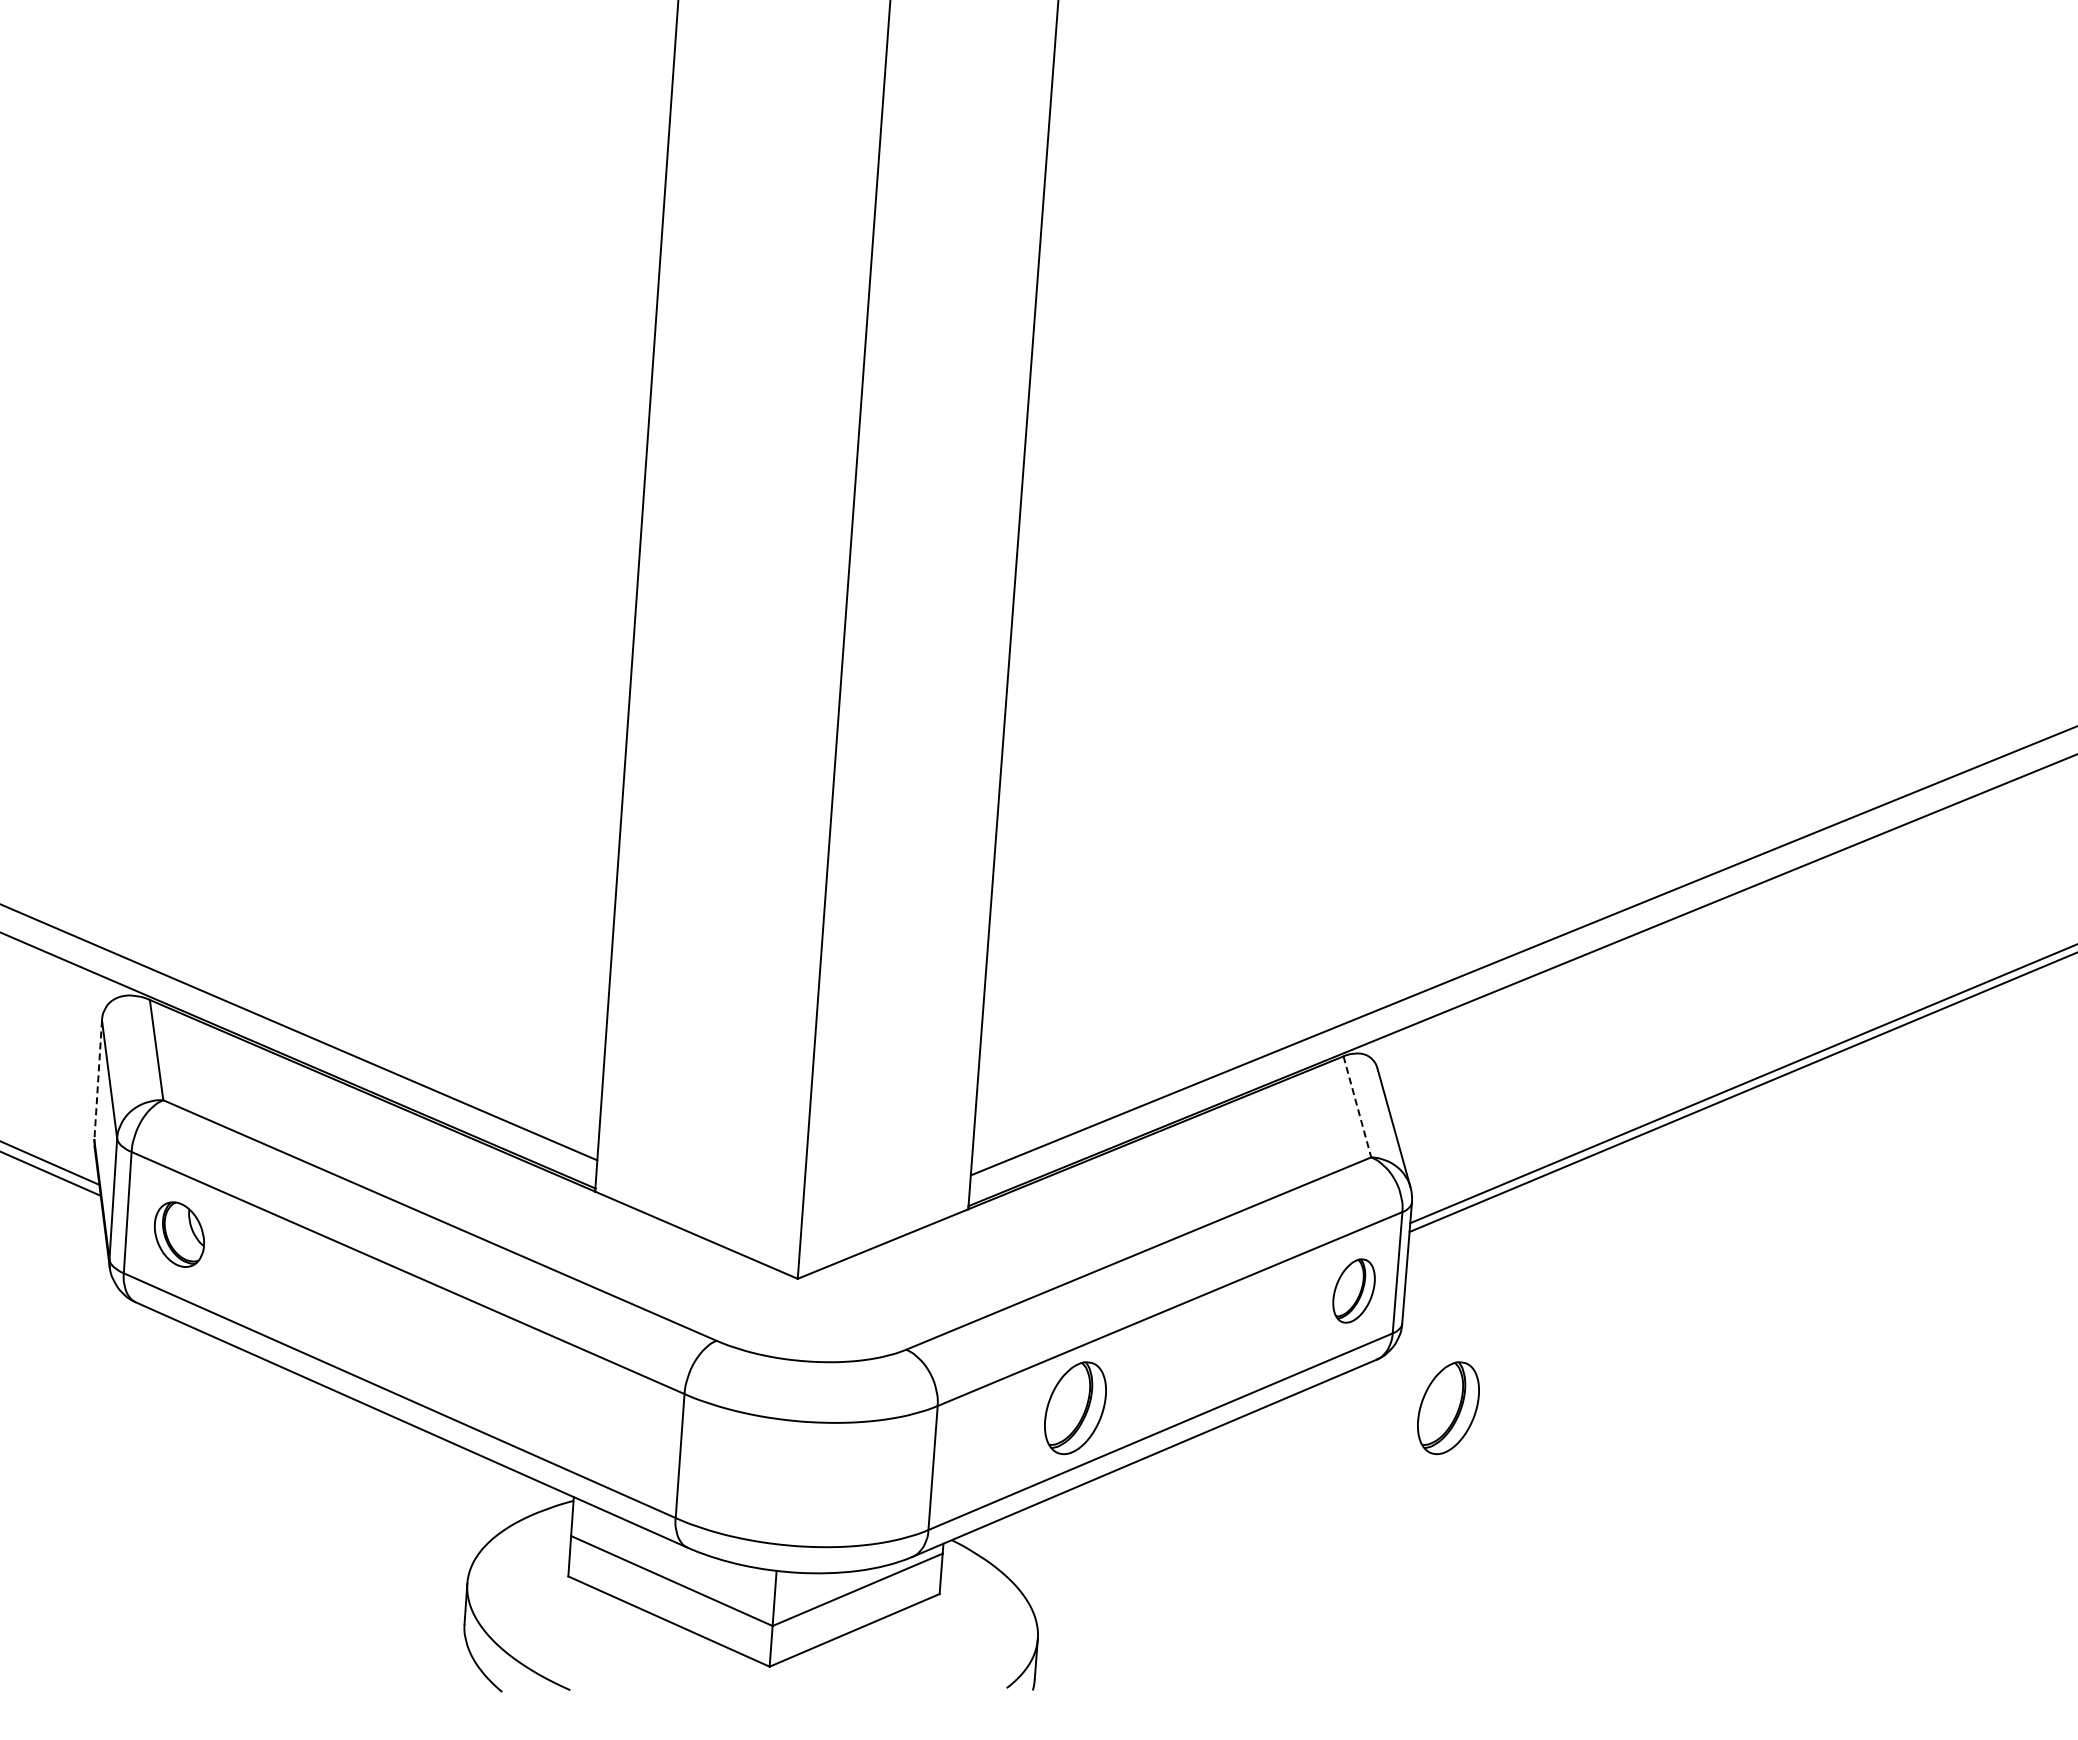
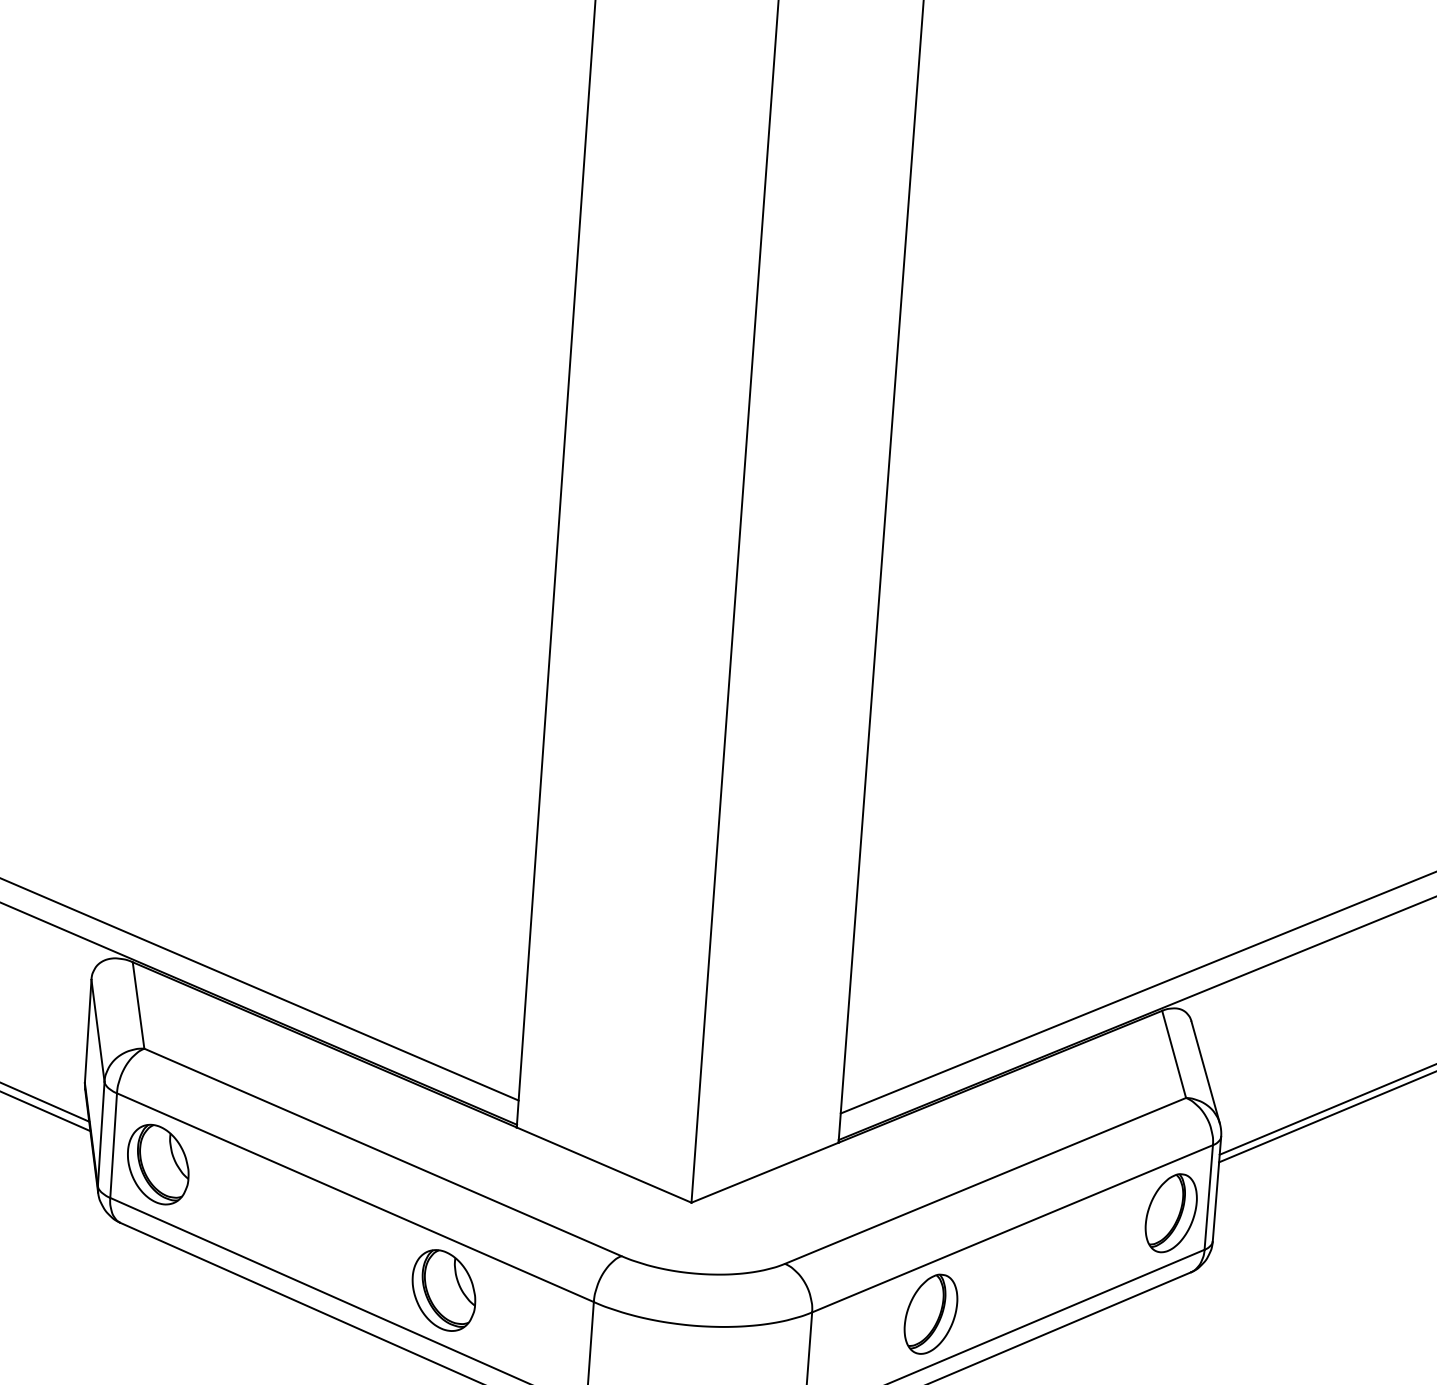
line: (98, 1080) -> (88, 1031), dashed -> solid
line: (1357, 1107) -> (1174, 1054), dashed -> solid
part: (179, 1234) -> (158, 1164), size x1.43
part: (1353, 1290) -> (1170, 1212), size x1.43
part: (510, 1380) -> (443, 1290), added
part: (1448, 1408) -> (1252, 1314), removed

